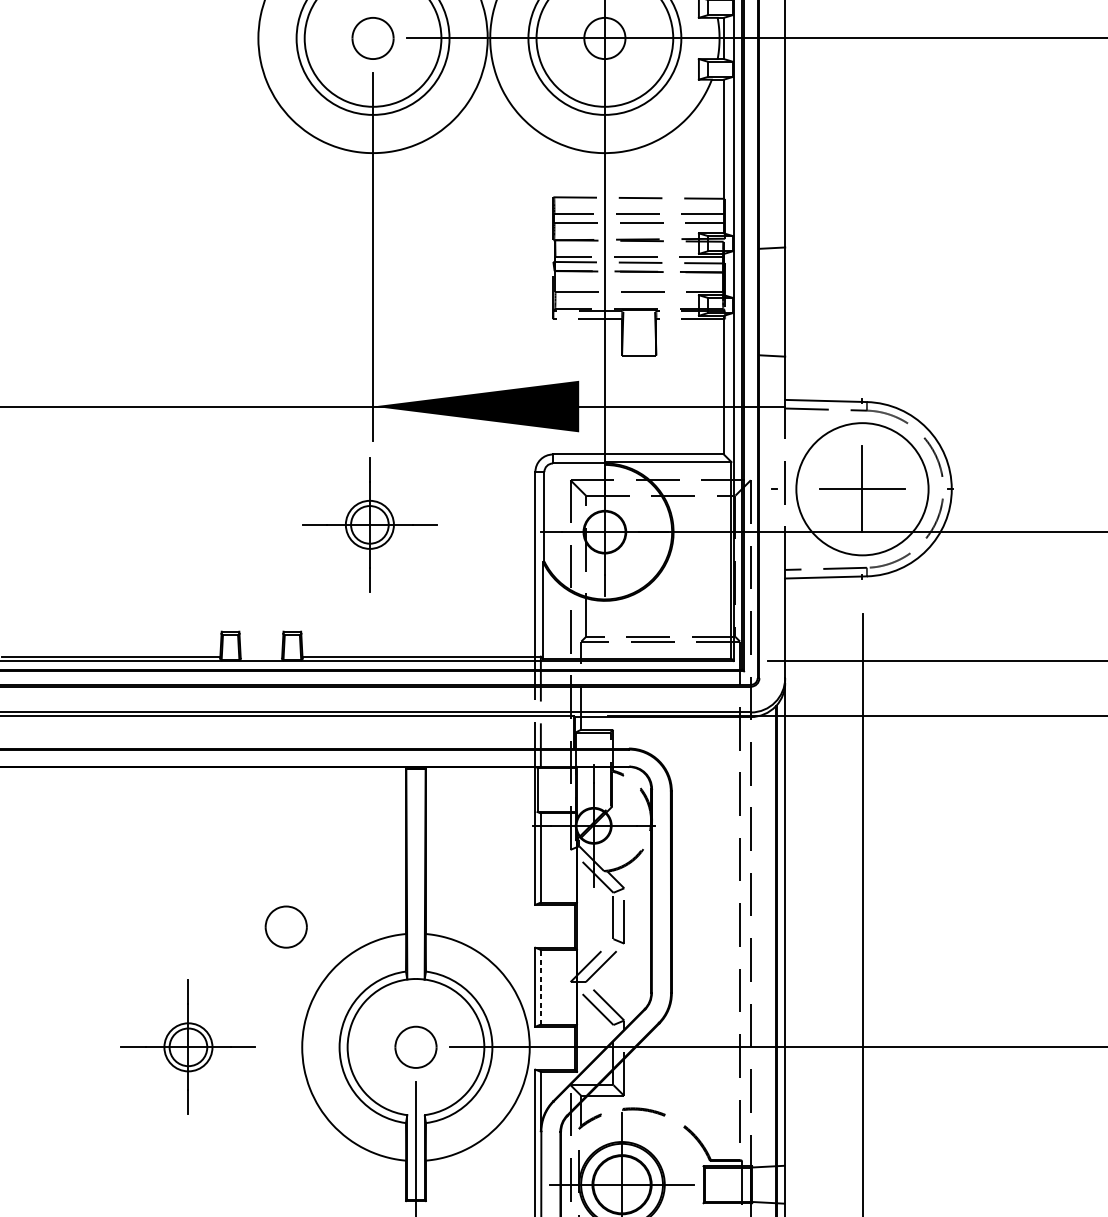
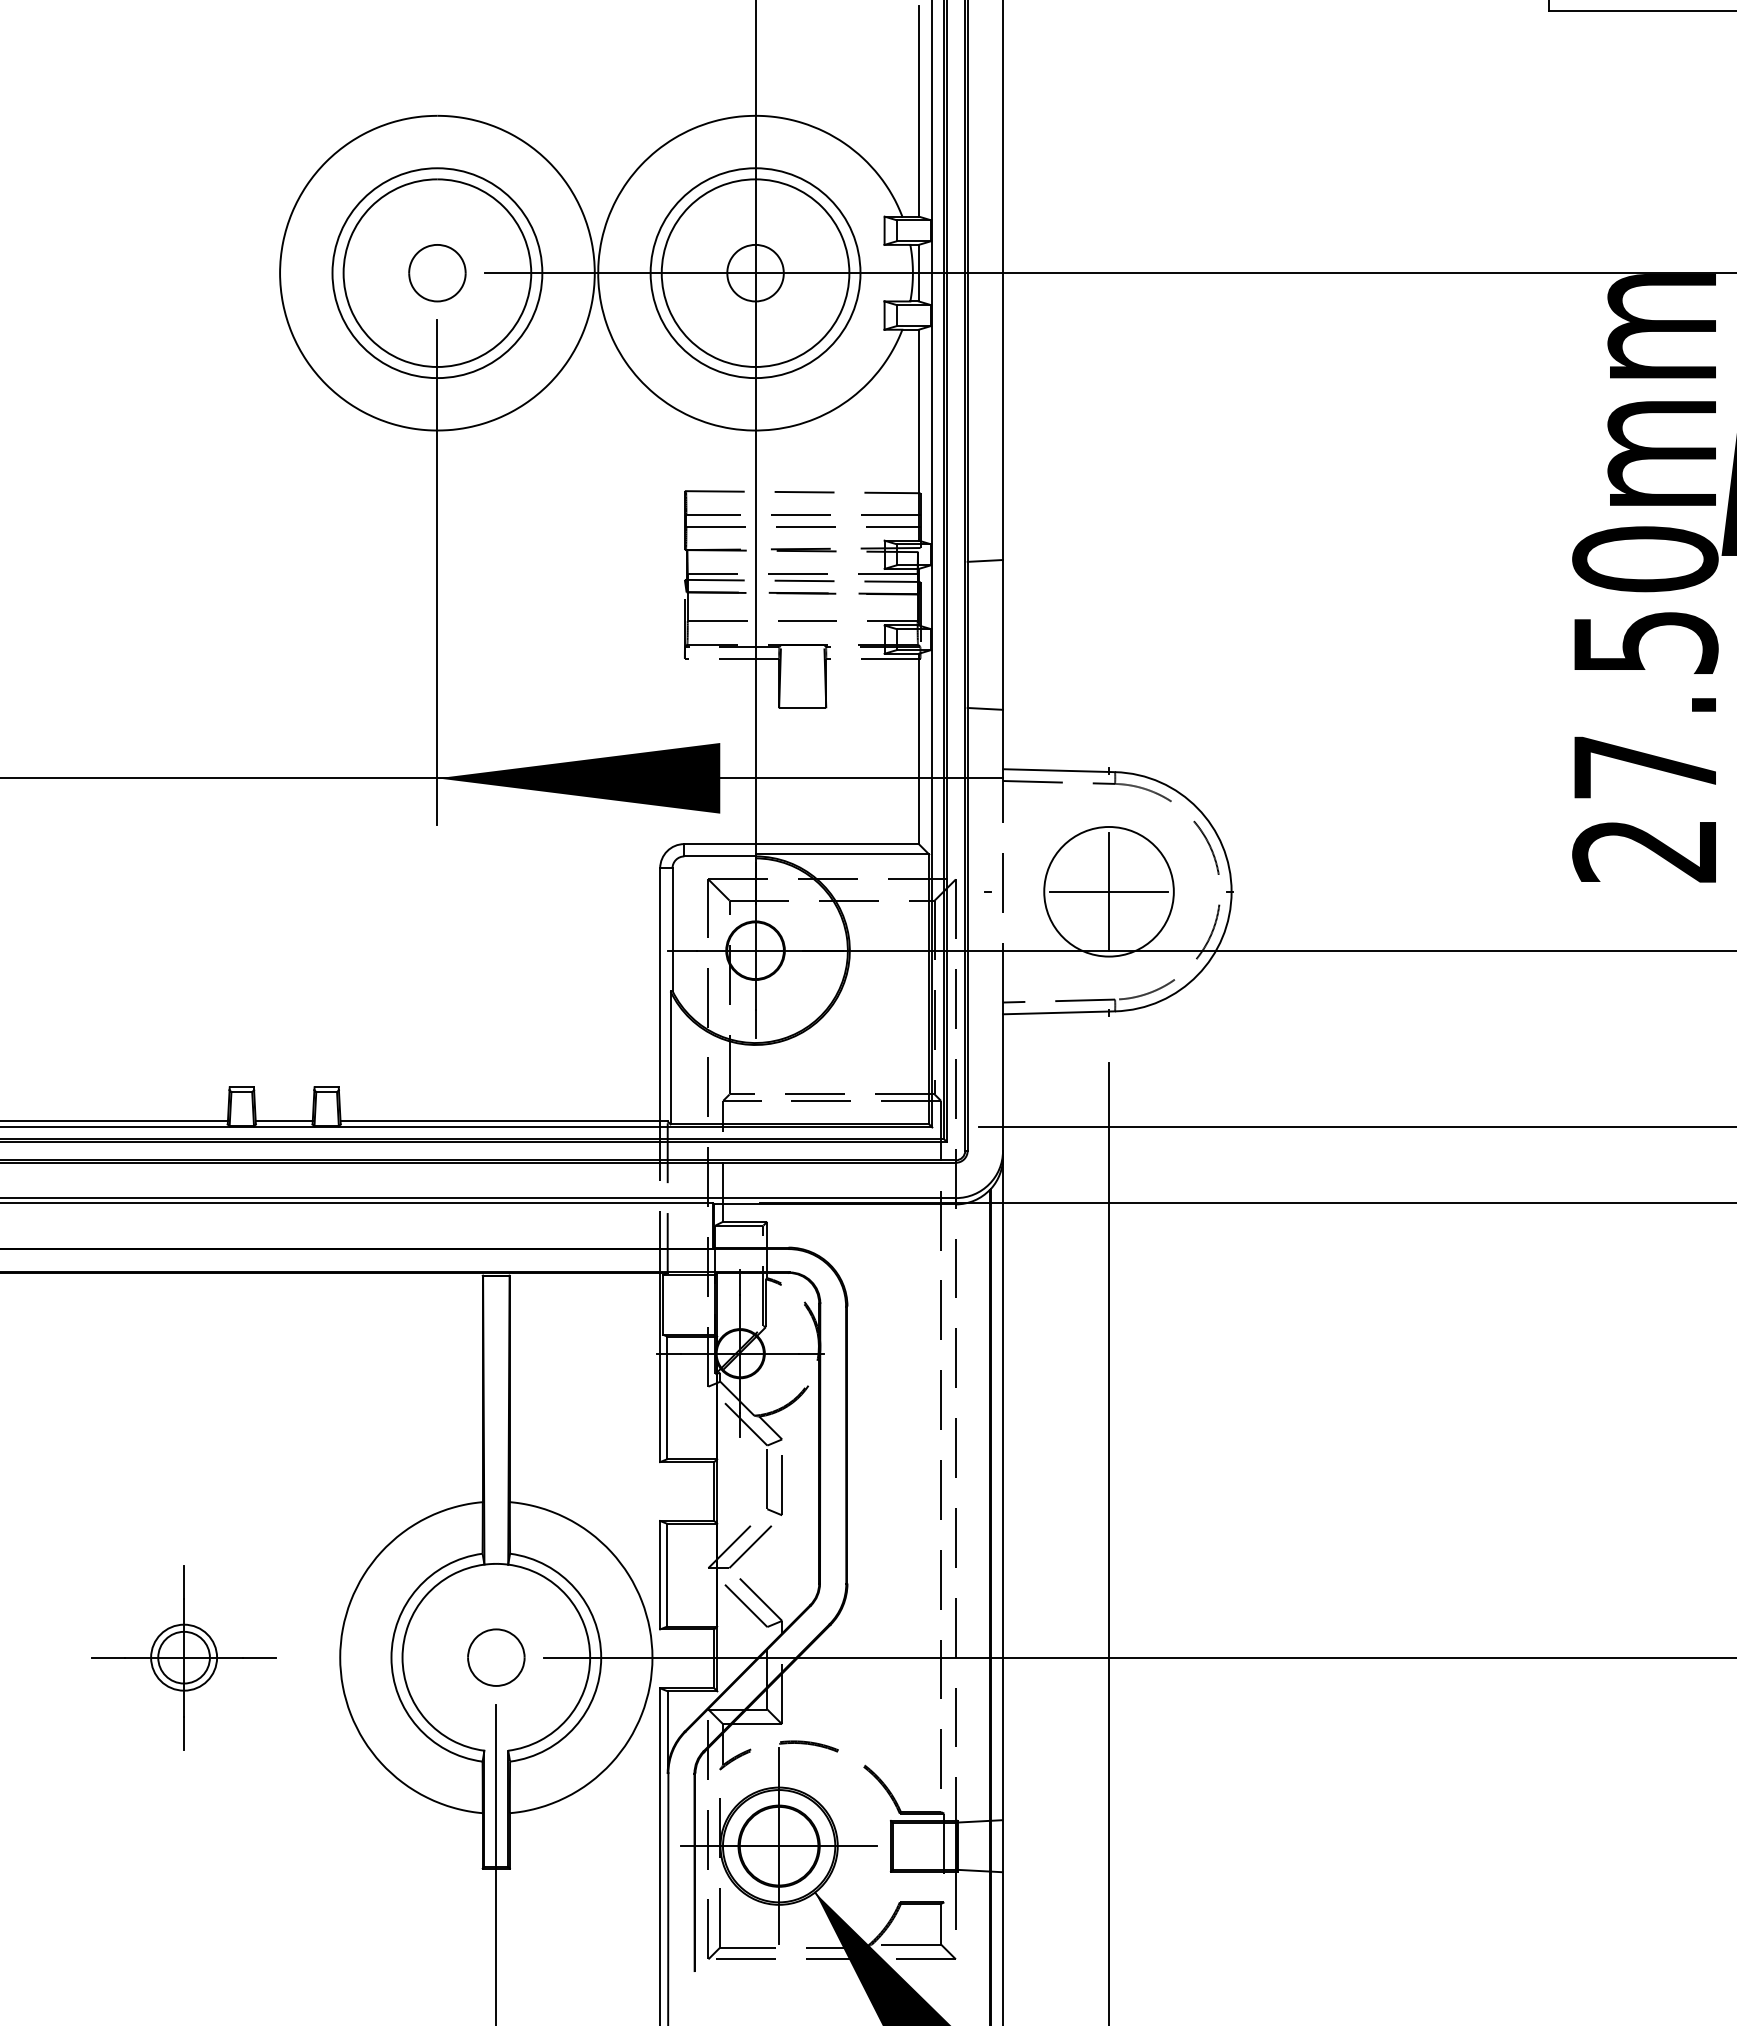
circle: (862, 489) -> (1108, 891), size x0.71
part: (369, 524) -> (432, 940), removed
line: (260, 656) -> (283, 1121), added
part: (286, 926) -> (318, 1492), removed
line: (540, 986) -> (667, 1574), dashed -> solid

